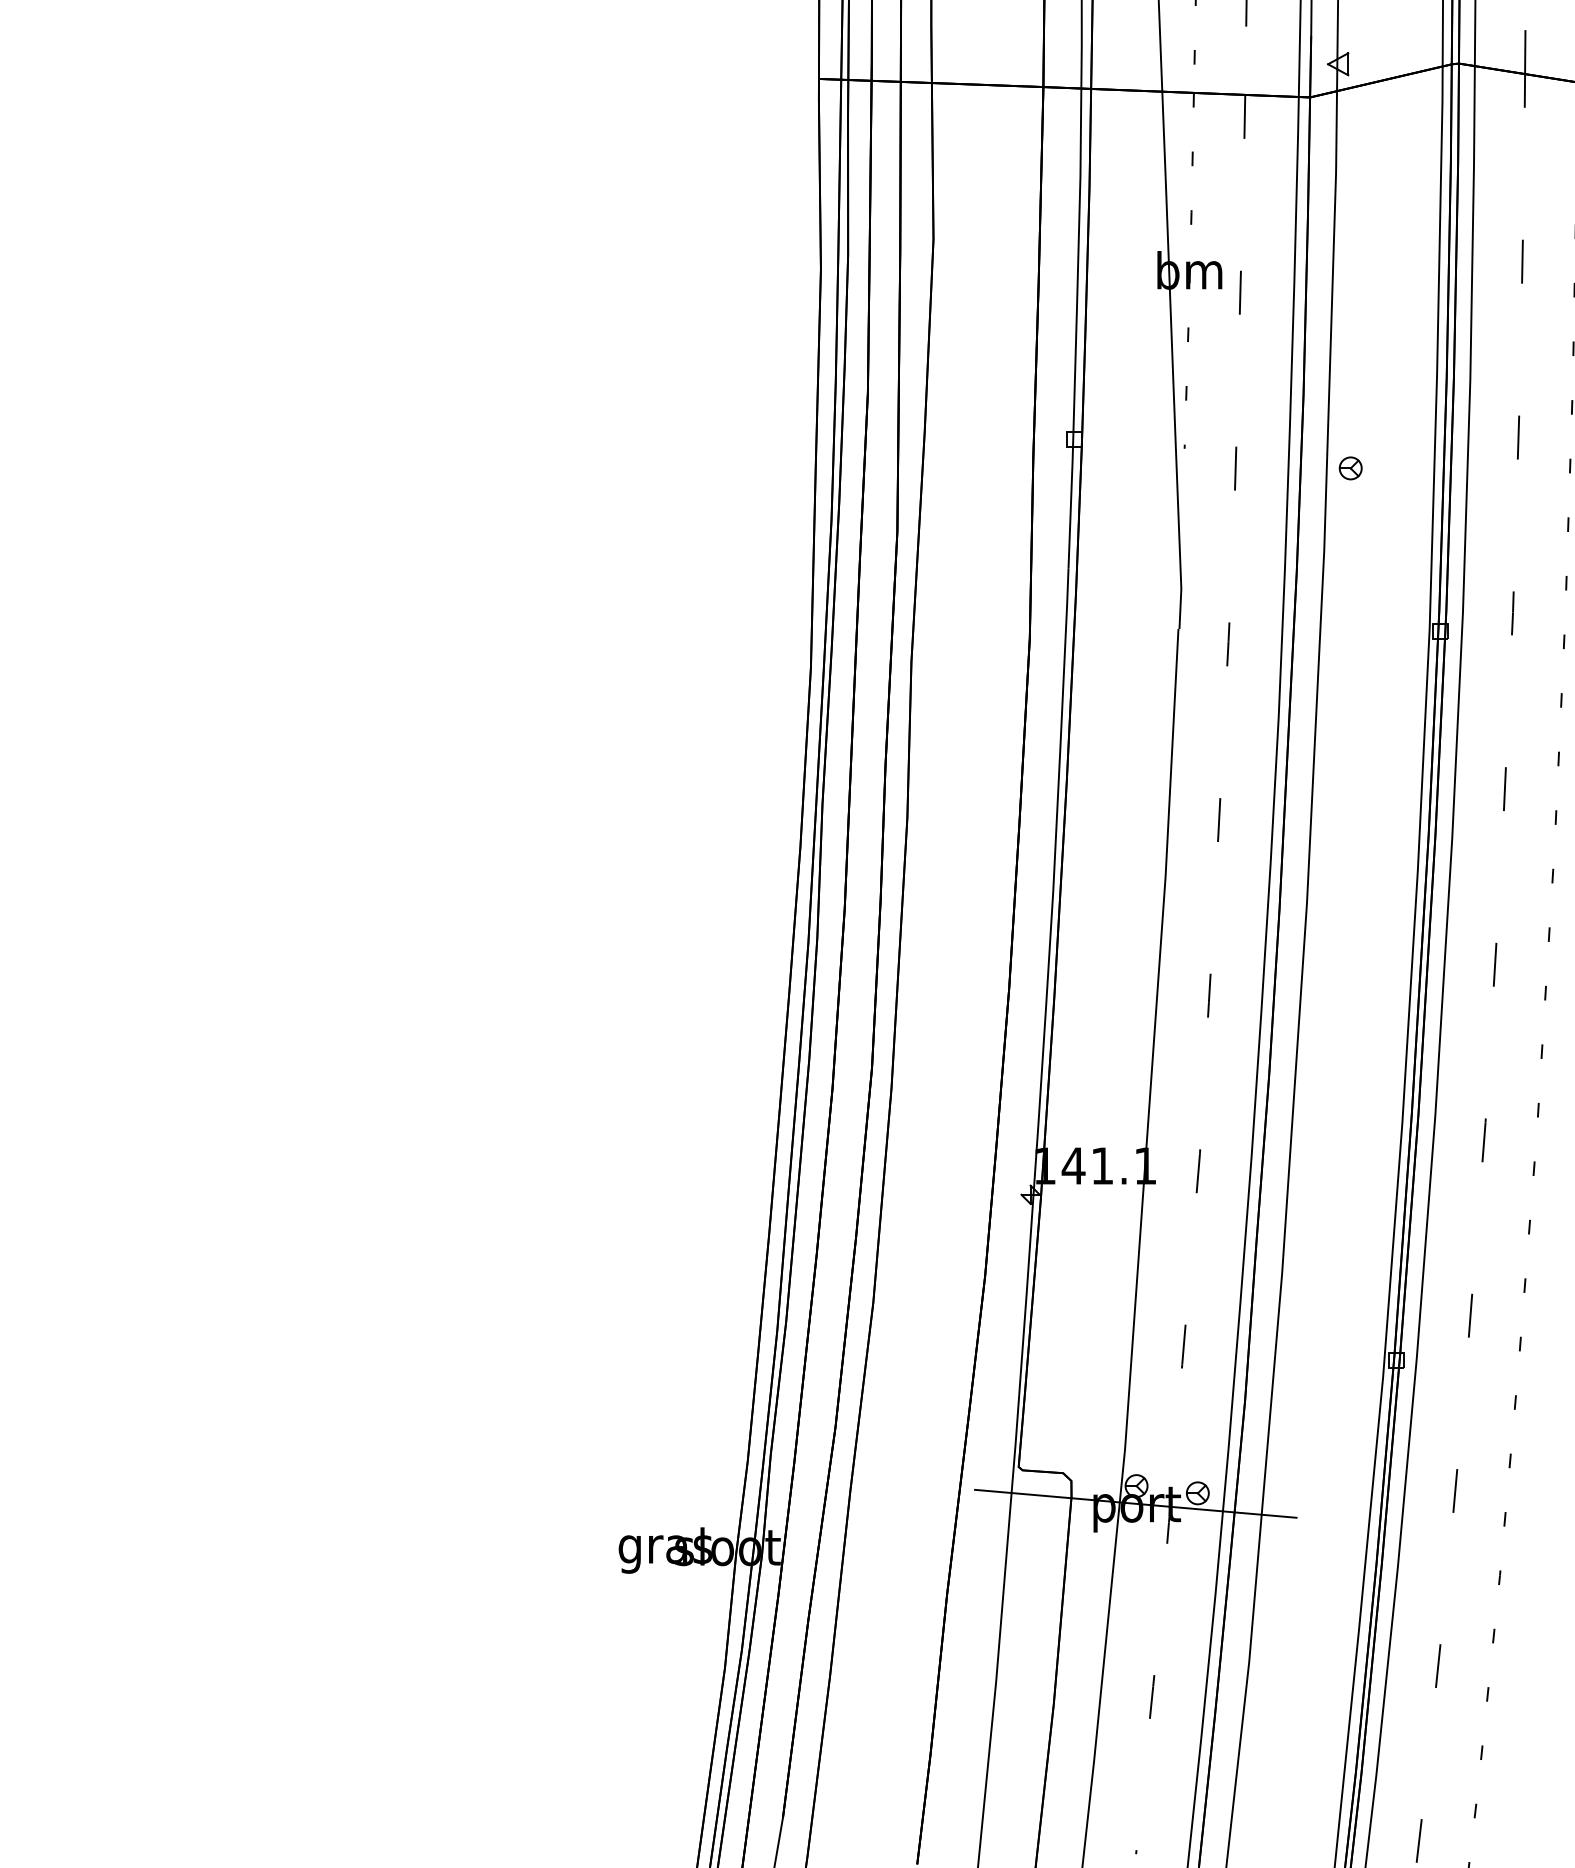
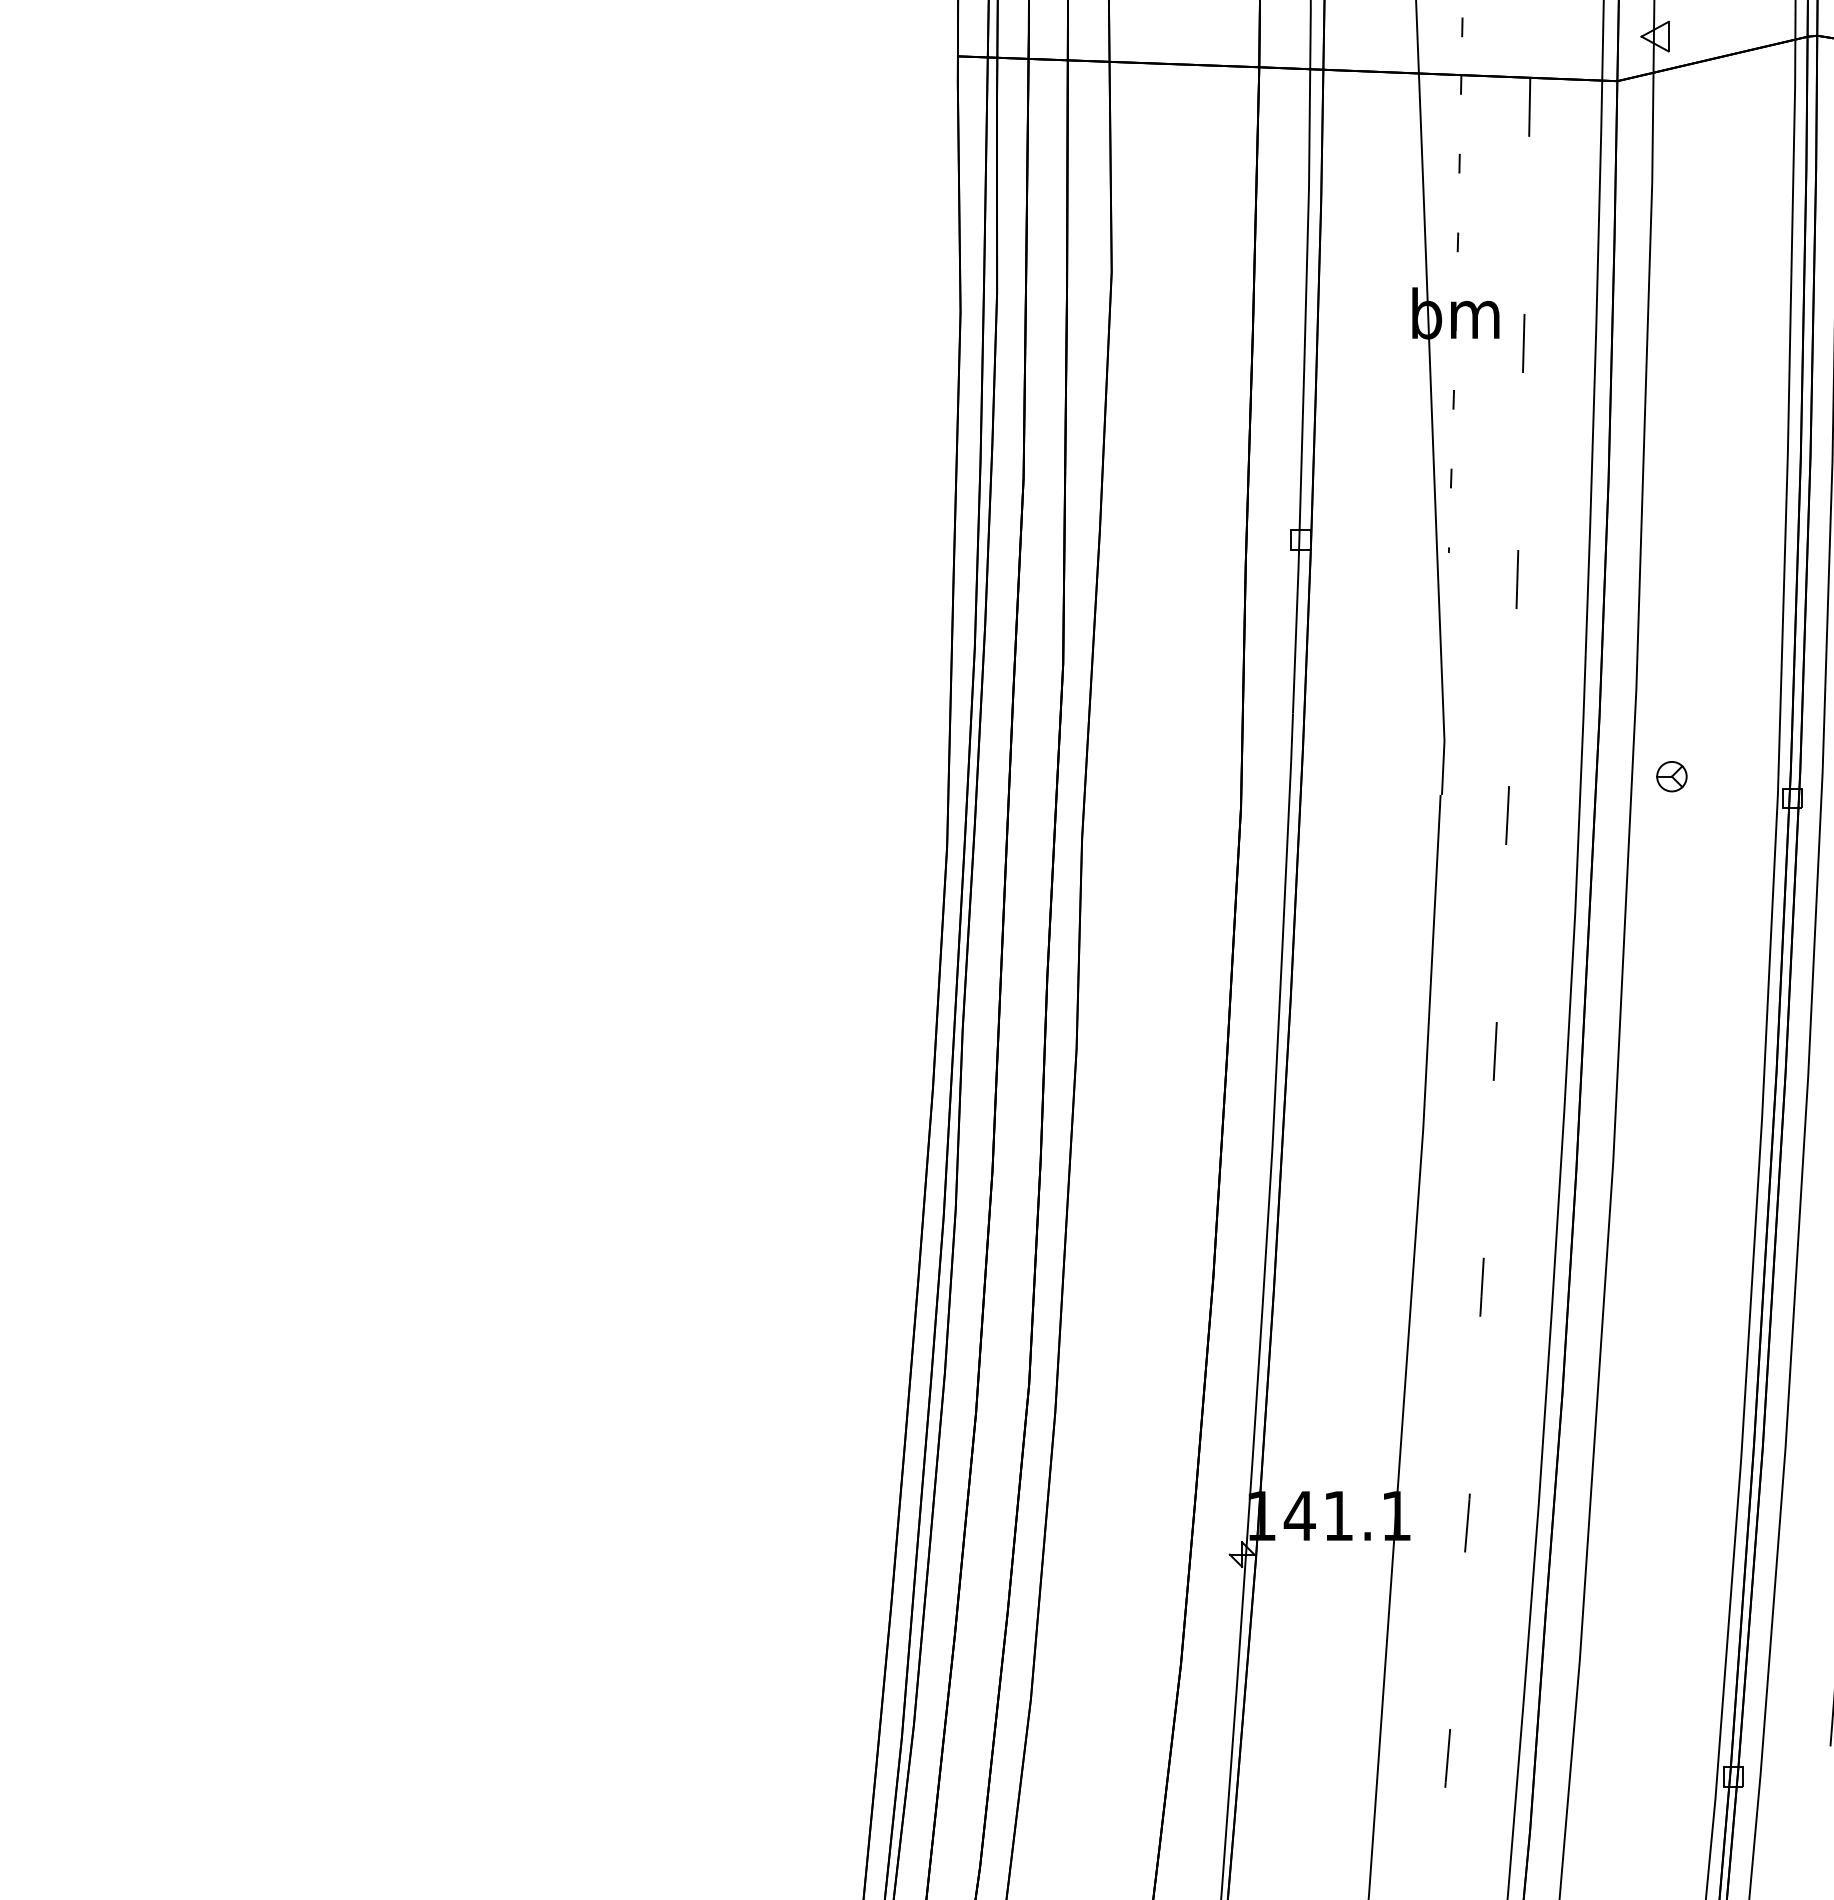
part: (1350, 468) -> (1671, 776), moved

